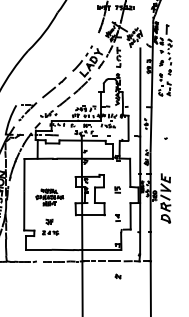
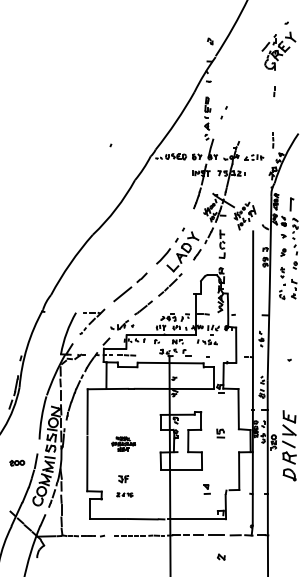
part: (49, 196) -> (123, 443), size x0.6
part: (117, 217) -> (206, 489), moved
part: (50, 232) -> (124, 494), size x0.7

